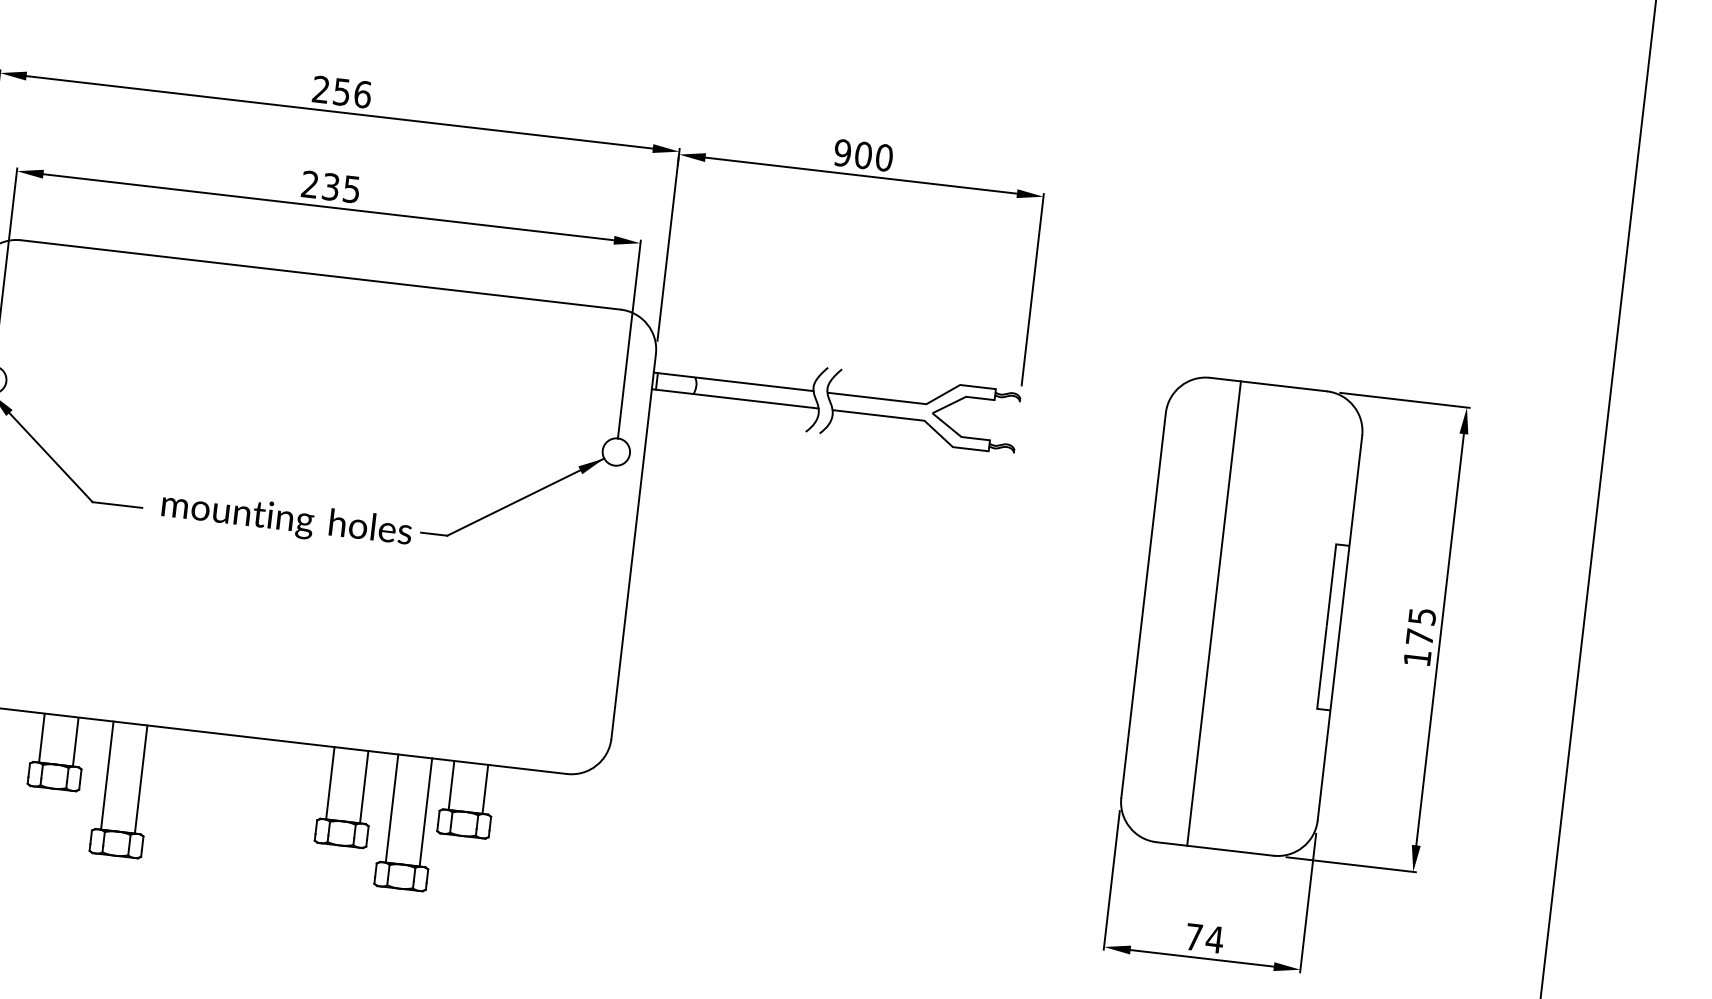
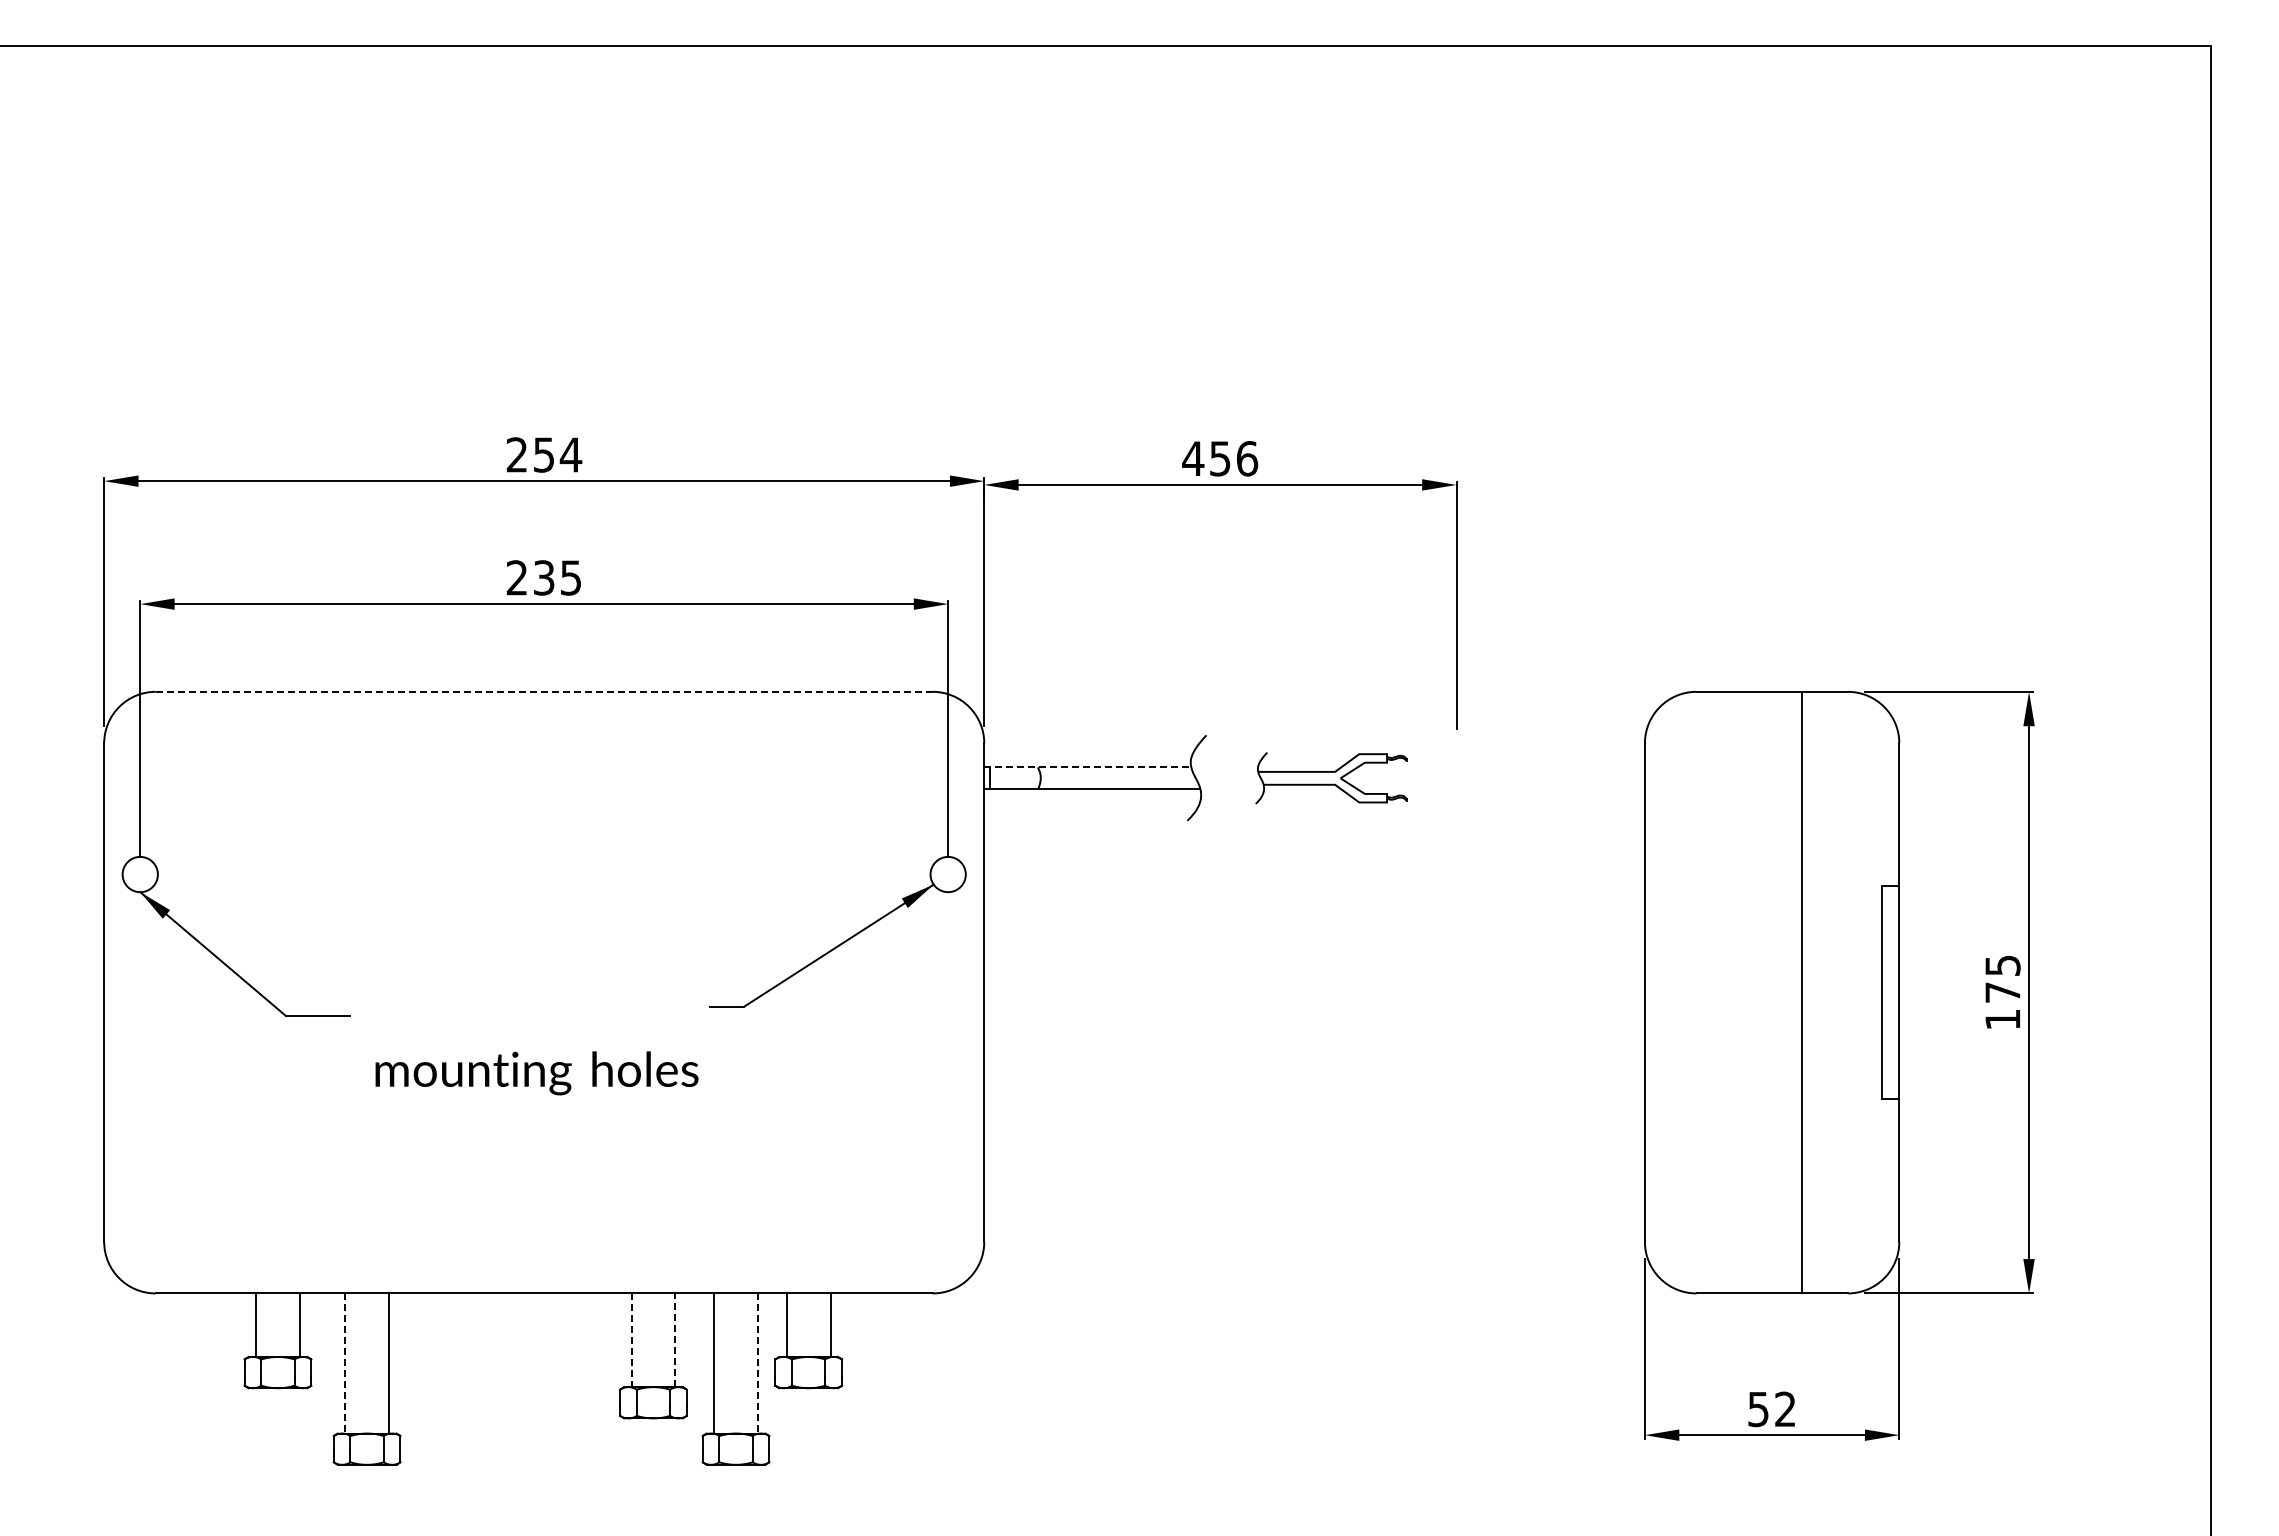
text: (362, 94) -> (570, 454), 256 -> 254
text: (863, 155) -> (1220, 458), 900^M^J -> 456^M^J
line: (320, 274) -> (543, 691), solid -> dashed
line: (733, 381) -> (1087, 767), solid -> dashed
part: (920, 412) -> (1331, 778), size x0.6
text: (286, 520) -> (536, 1073), moved
line: (1214, 613) -> (1802, 992), moved
line: (107, 776) -> (345, 1364), solid -> dashed
line: (330, 783) -> (631, 1340), solid -> dashed
line: (364, 787) -> (675, 1340), solid -> dashed
line: (426, 813) -> (758, 1364), solid -> dashed
text: (1204, 938) -> (1772, 1409), 74 -> 52

